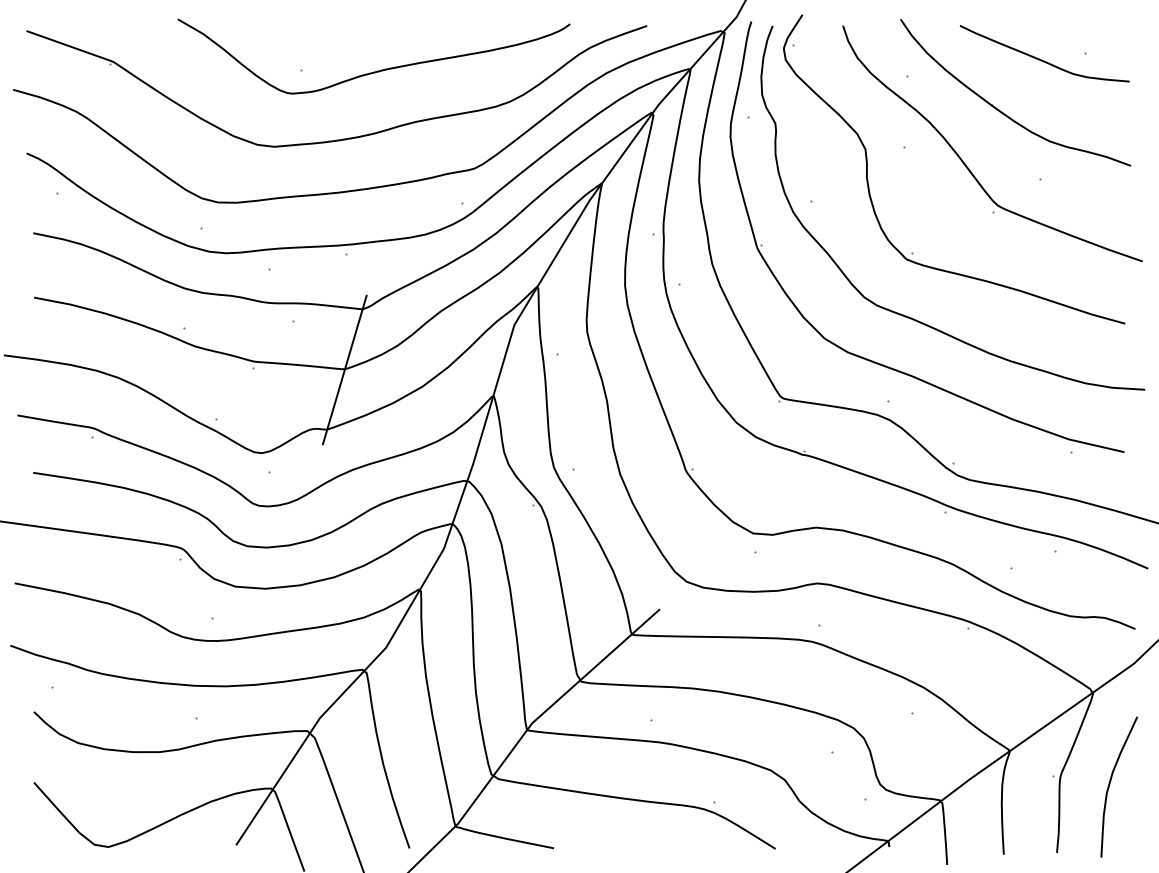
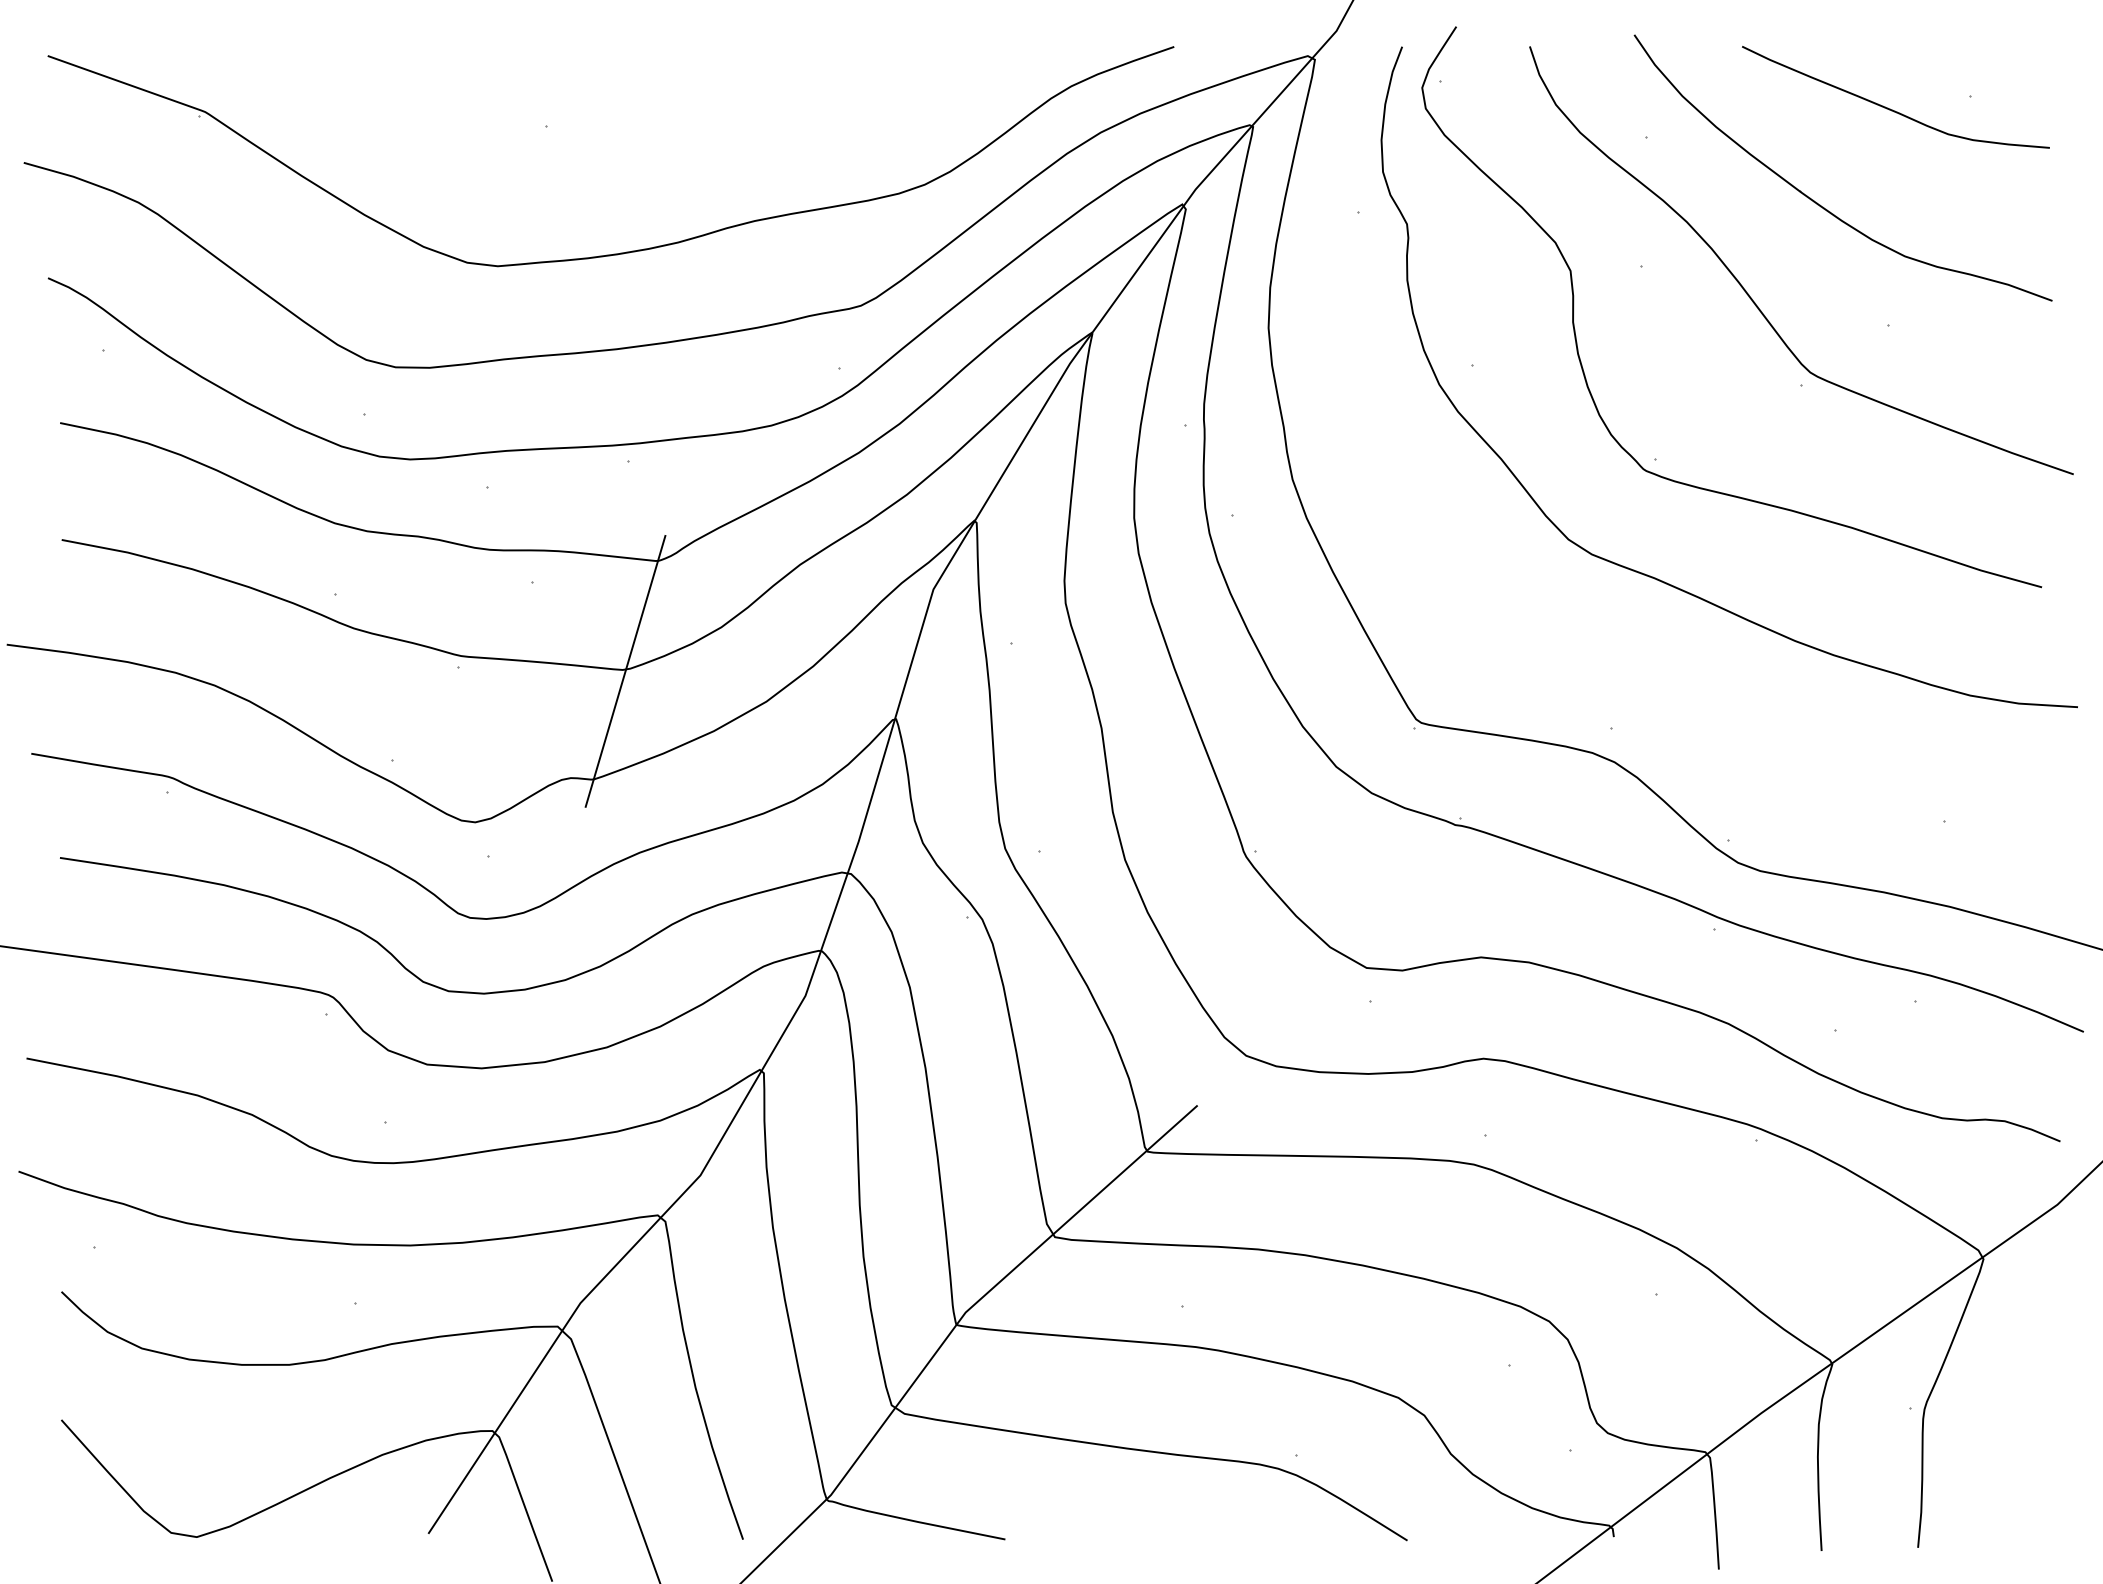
curve: (377, 70) -> (684, 127), removed
part: (878, 362) -> (1594, 657), removed
curve: (1110, 784) -> (2015, 1423), removed

